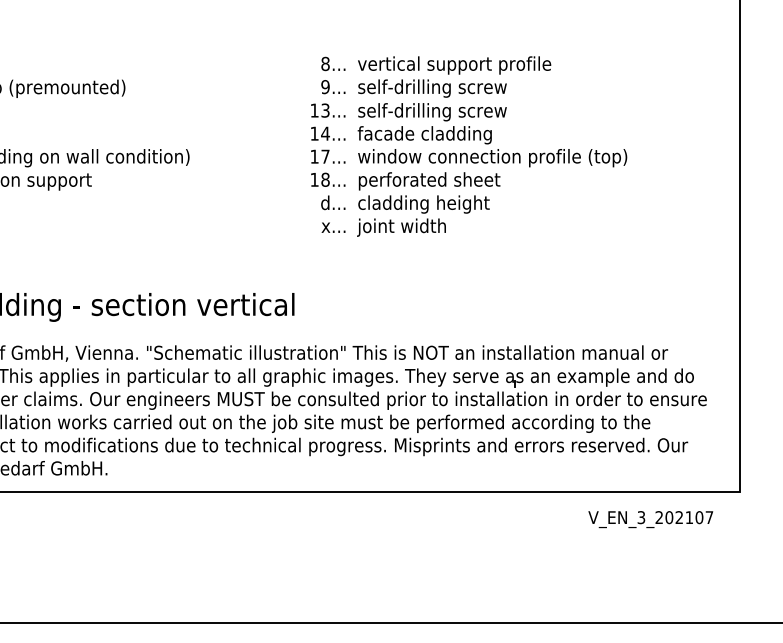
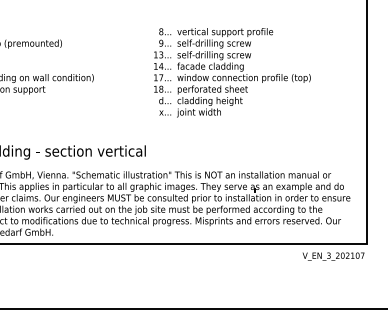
text: (650, 519) -> (333, 256), moved

